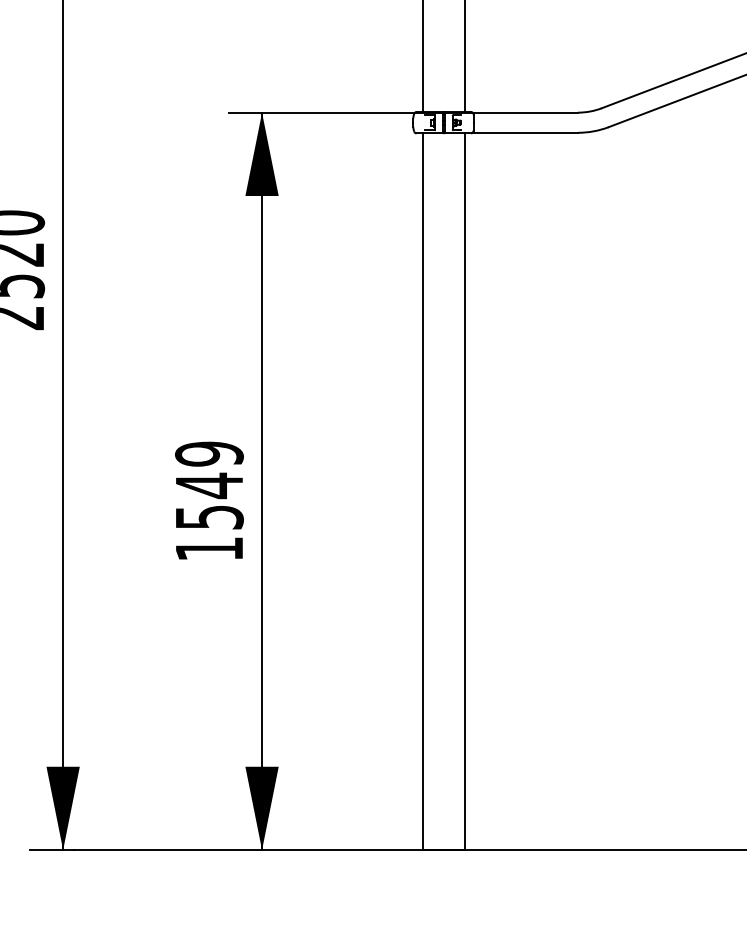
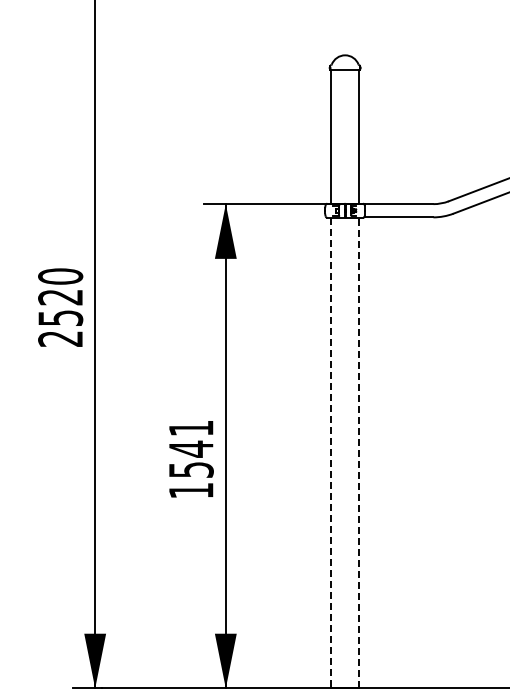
text: (208, 454) -> (190, 428), 1549 -> 1541
line: (465, 490) -> (359, 452), solid -> dashed
line: (422, 492) -> (331, 453), solid -> dashed

